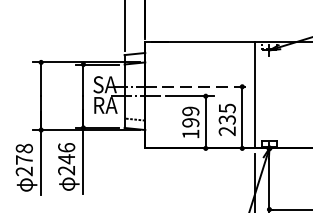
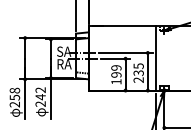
line: (205, 86) -> (125, 52), dashed -> solid
text: (66, 146) -> (40, 89), 246 -> 242
text: (23, 159) -> (14, 97), 278 -> 258

